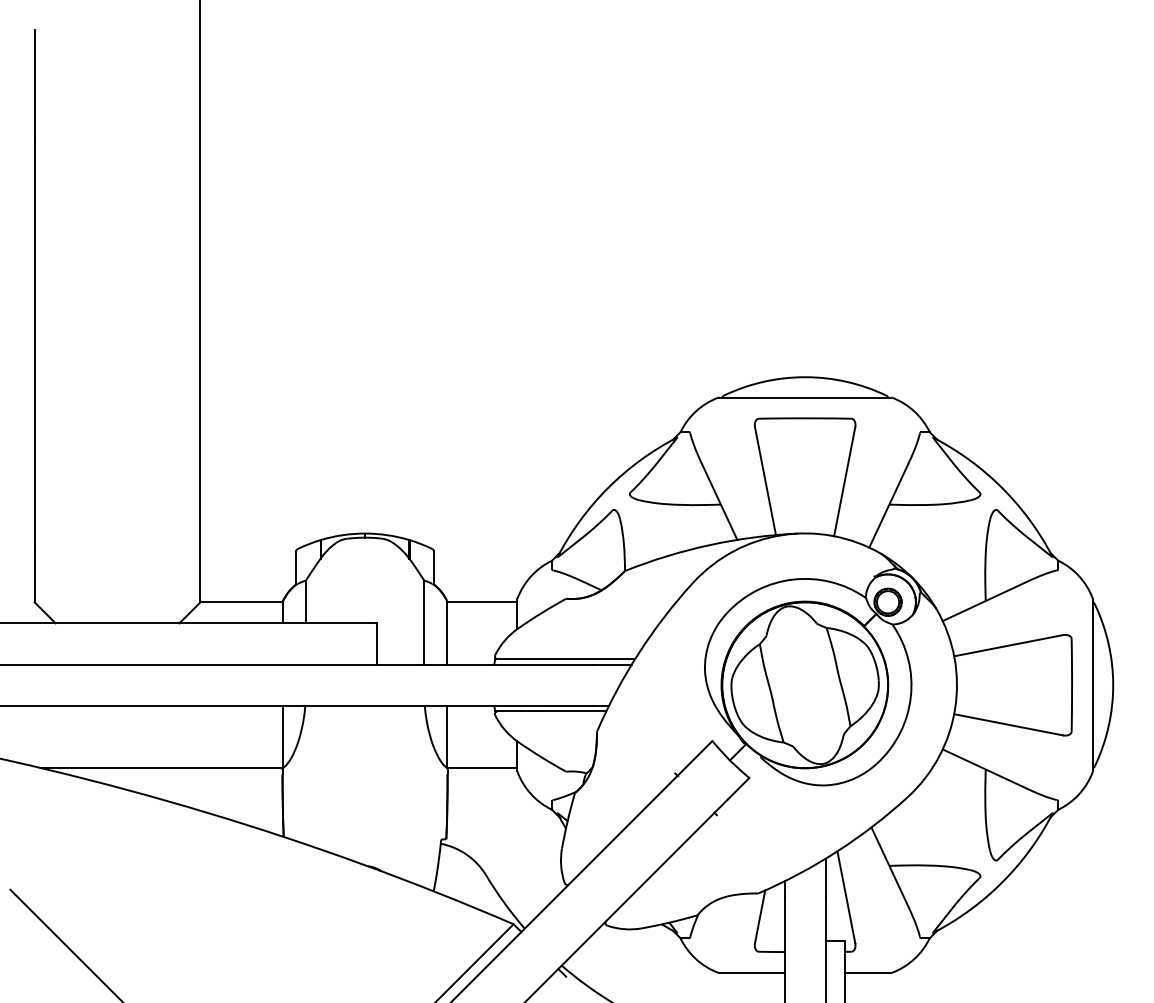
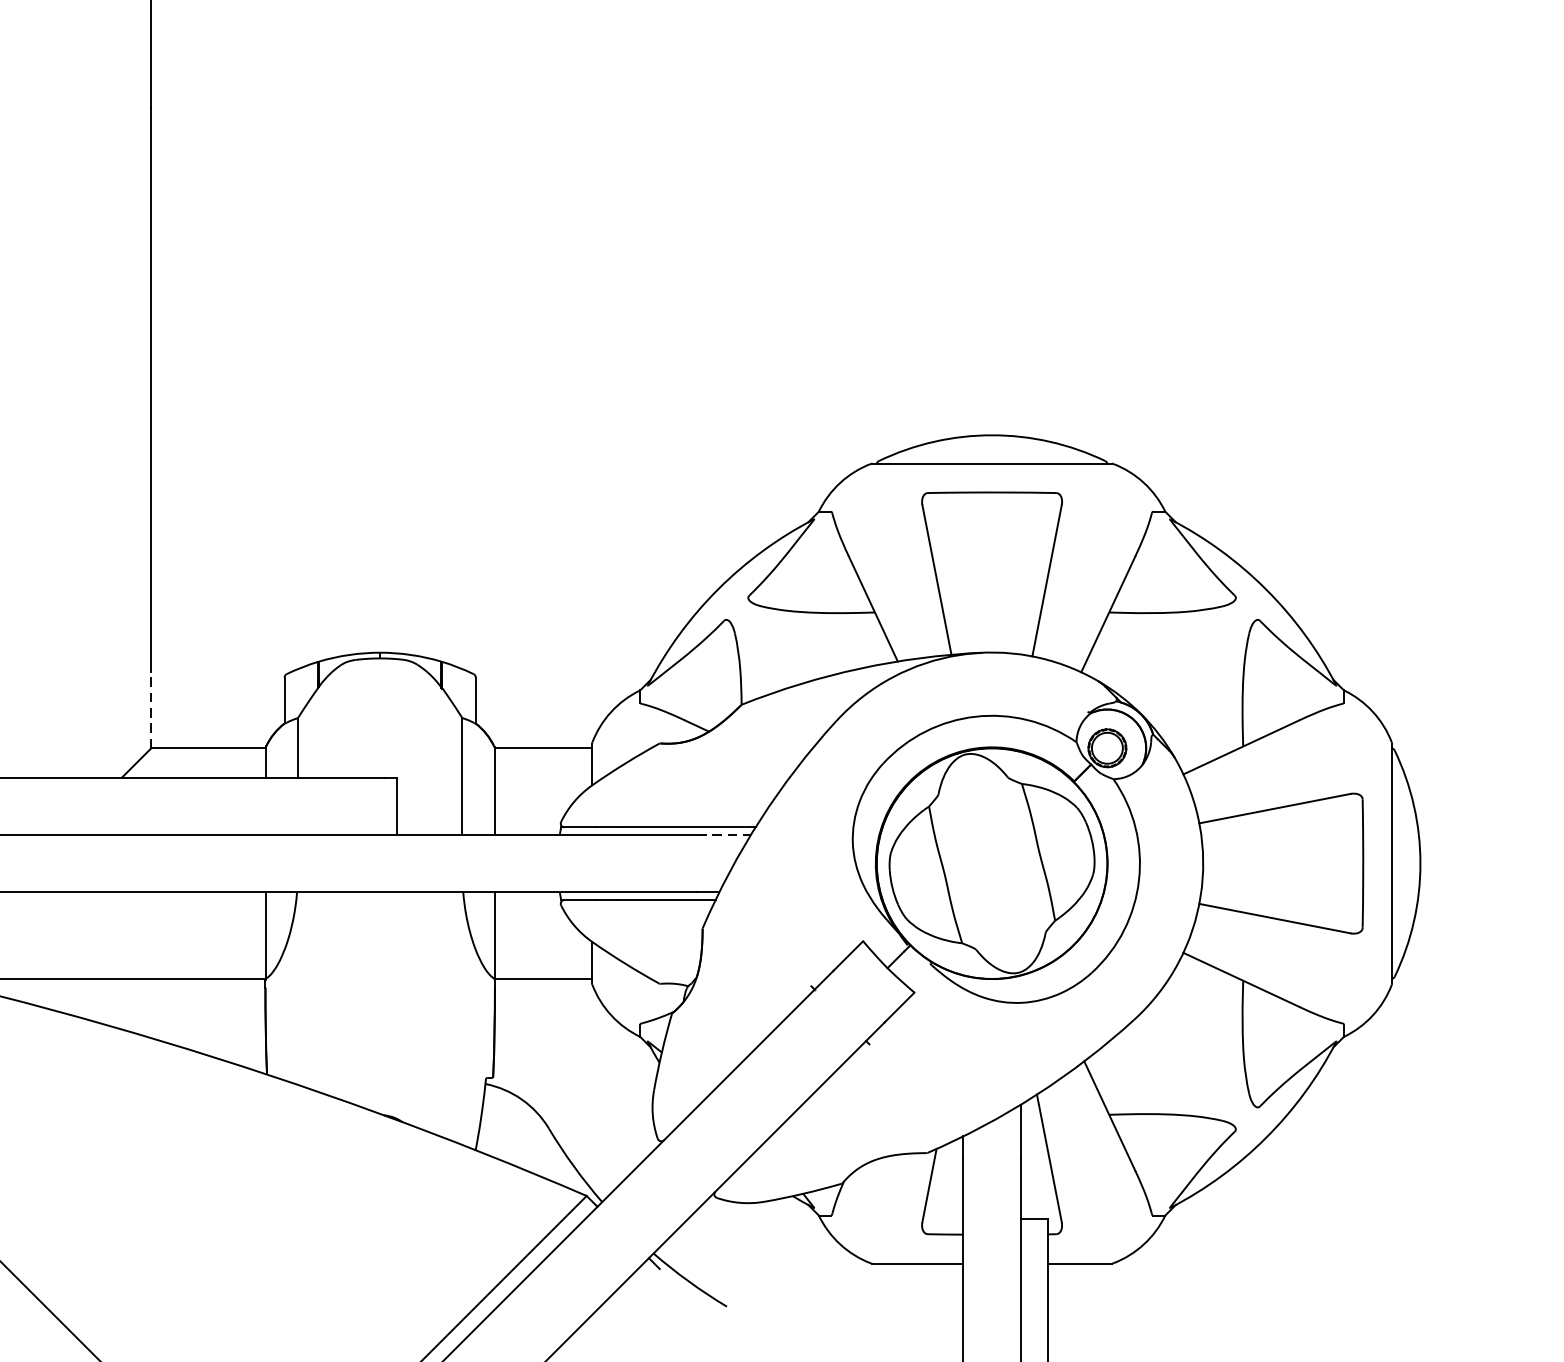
line: (200, 574) -> (151, 709), solid -> dashed
line: (612, 664) -> (724, 834), solid -> dashed

